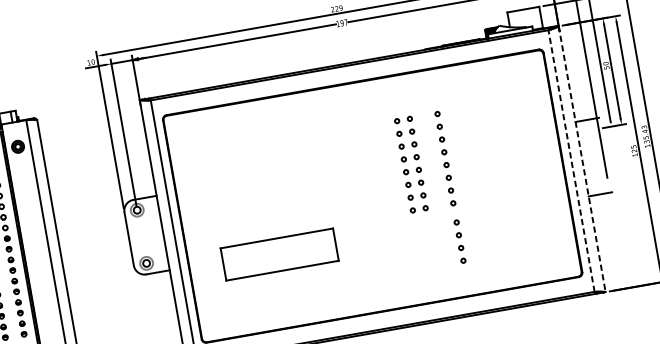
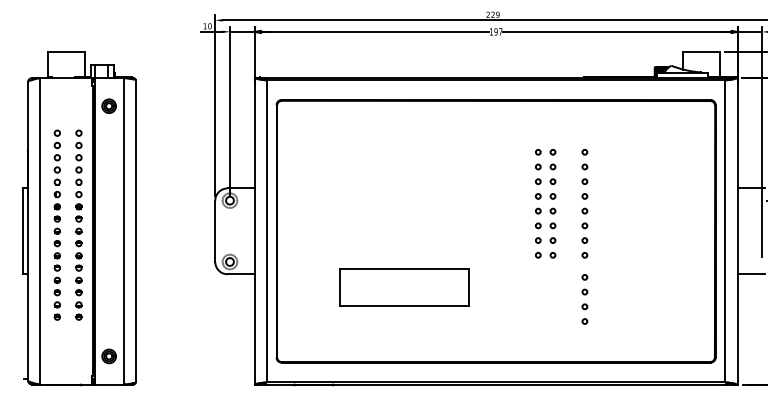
line: (581, 159) -> (737, 231), dashed -> solid
line: (571, 161) -> (725, 231), dashed -> solid
part: (279, 254) -> (404, 287), moved

